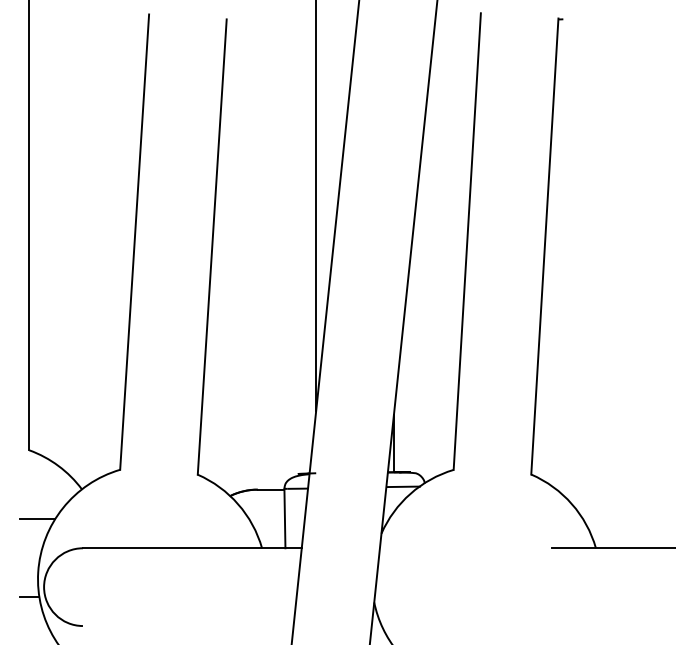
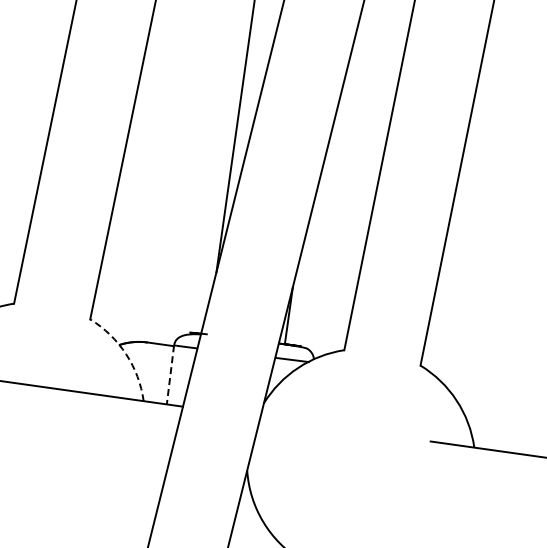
arc: (238, 504) -> (126, 354), solid -> dashed
line: (284, 518) -> (170, 374), solid -> dashed

